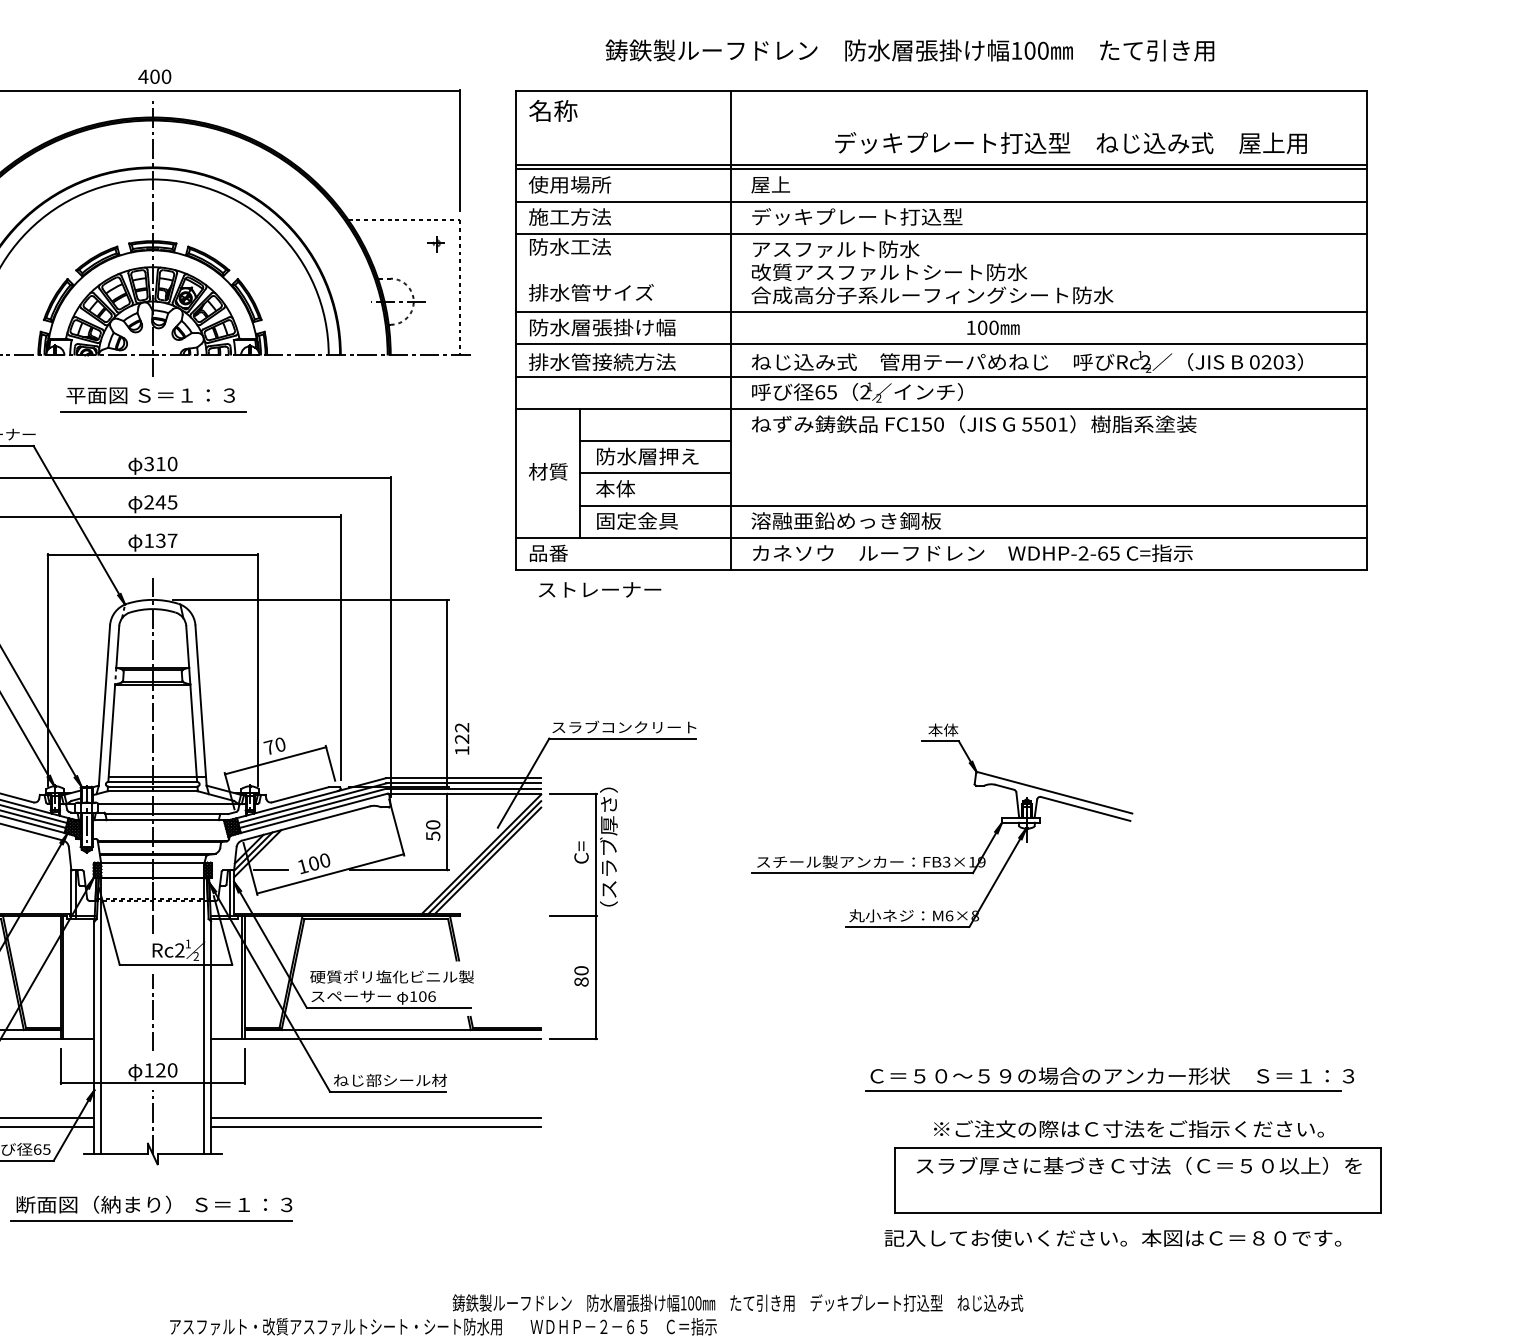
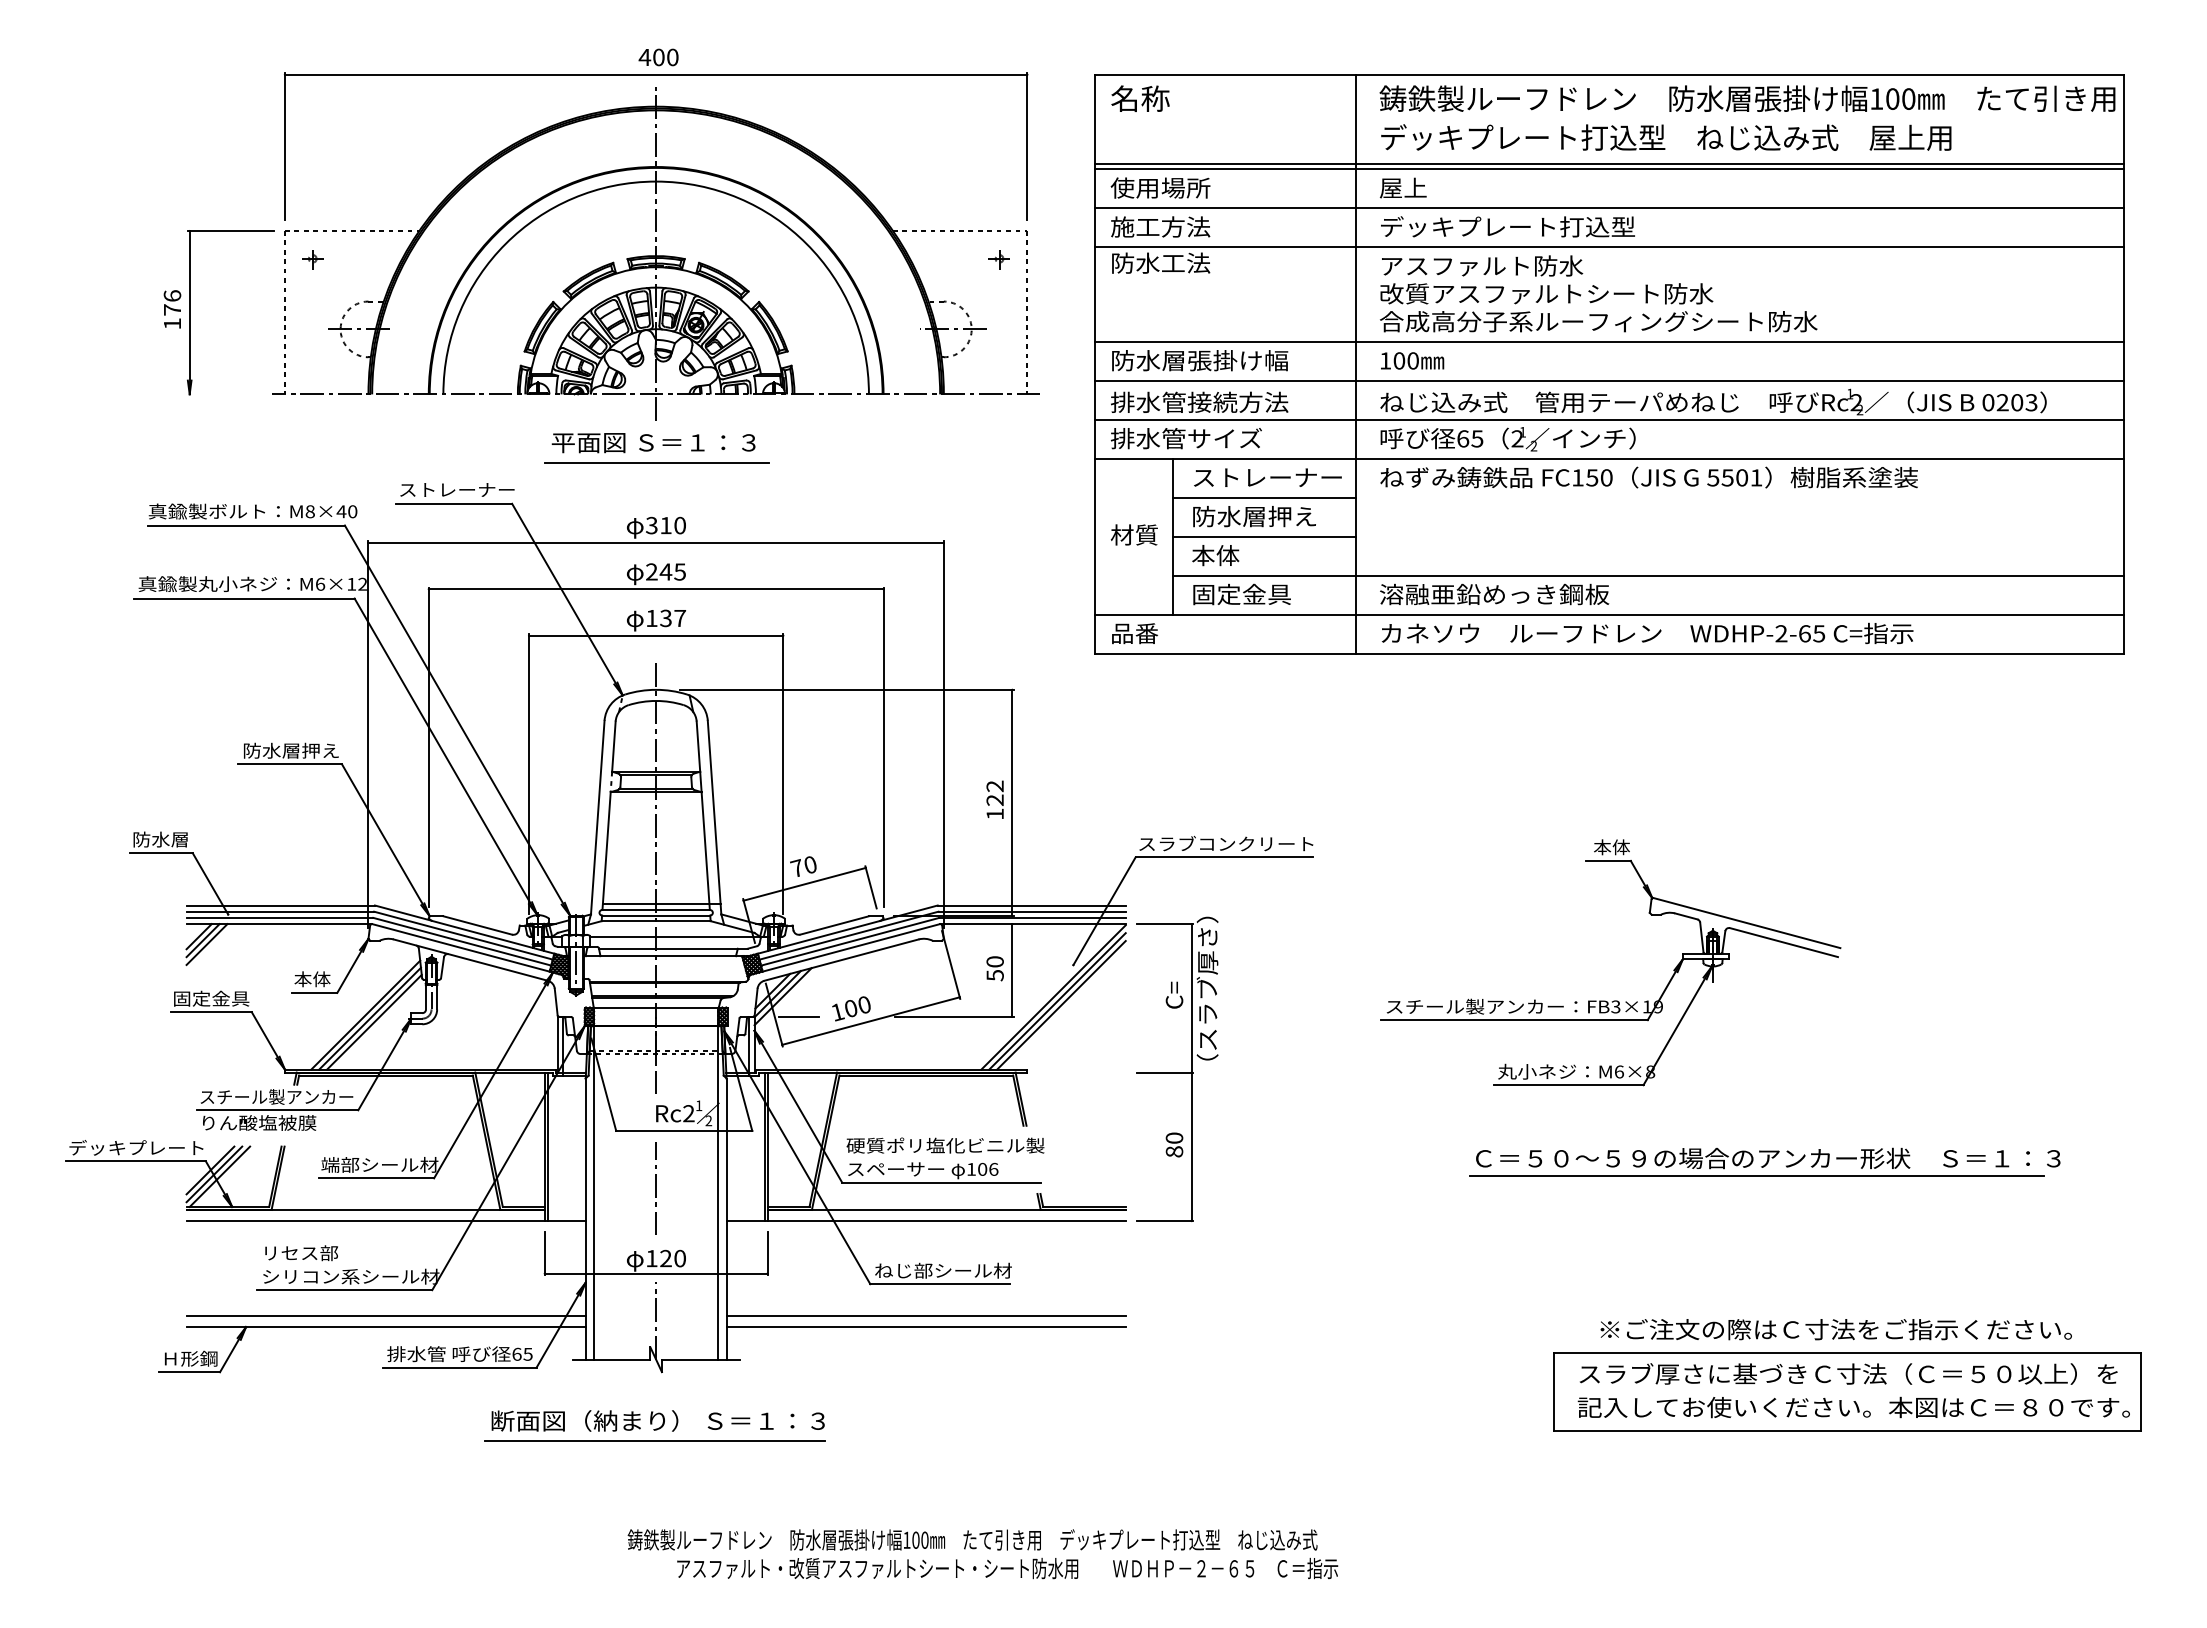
text: (909, 50) -> (1747, 98), moved
text: (1071, 143) -> (1666, 137), moved
text: (591, 292) -> (1186, 438), moved
text: (993, 327) -> (1412, 360), moved
text: (599, 589) -> (1267, 477), moved
text: (461, 738) -> (994, 799), moved
part: (1109, 1078) -> (1764, 1161), moved
text: (1112, 1238) -> (1853, 1407), moved
text: (737, 1302) -> (972, 1539), moved

